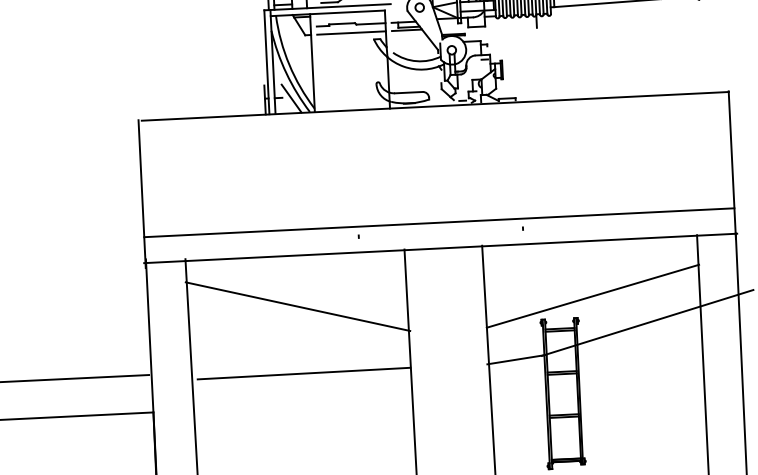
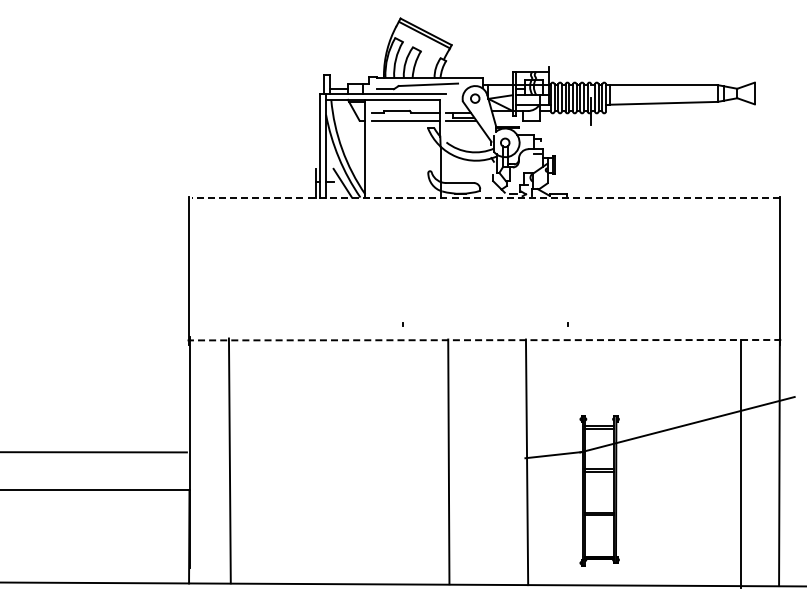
line: (435, 106) -> (486, 198), solid -> dashed
line: (438, 222) -> (483, 314), removed
line: (440, 248) -> (484, 340), solid -> dashed
line: (592, 296) -> (633, 395), removed
line: (297, 306) -> (338, 391), removed
line: (303, 373) -> (341, 458), removed

